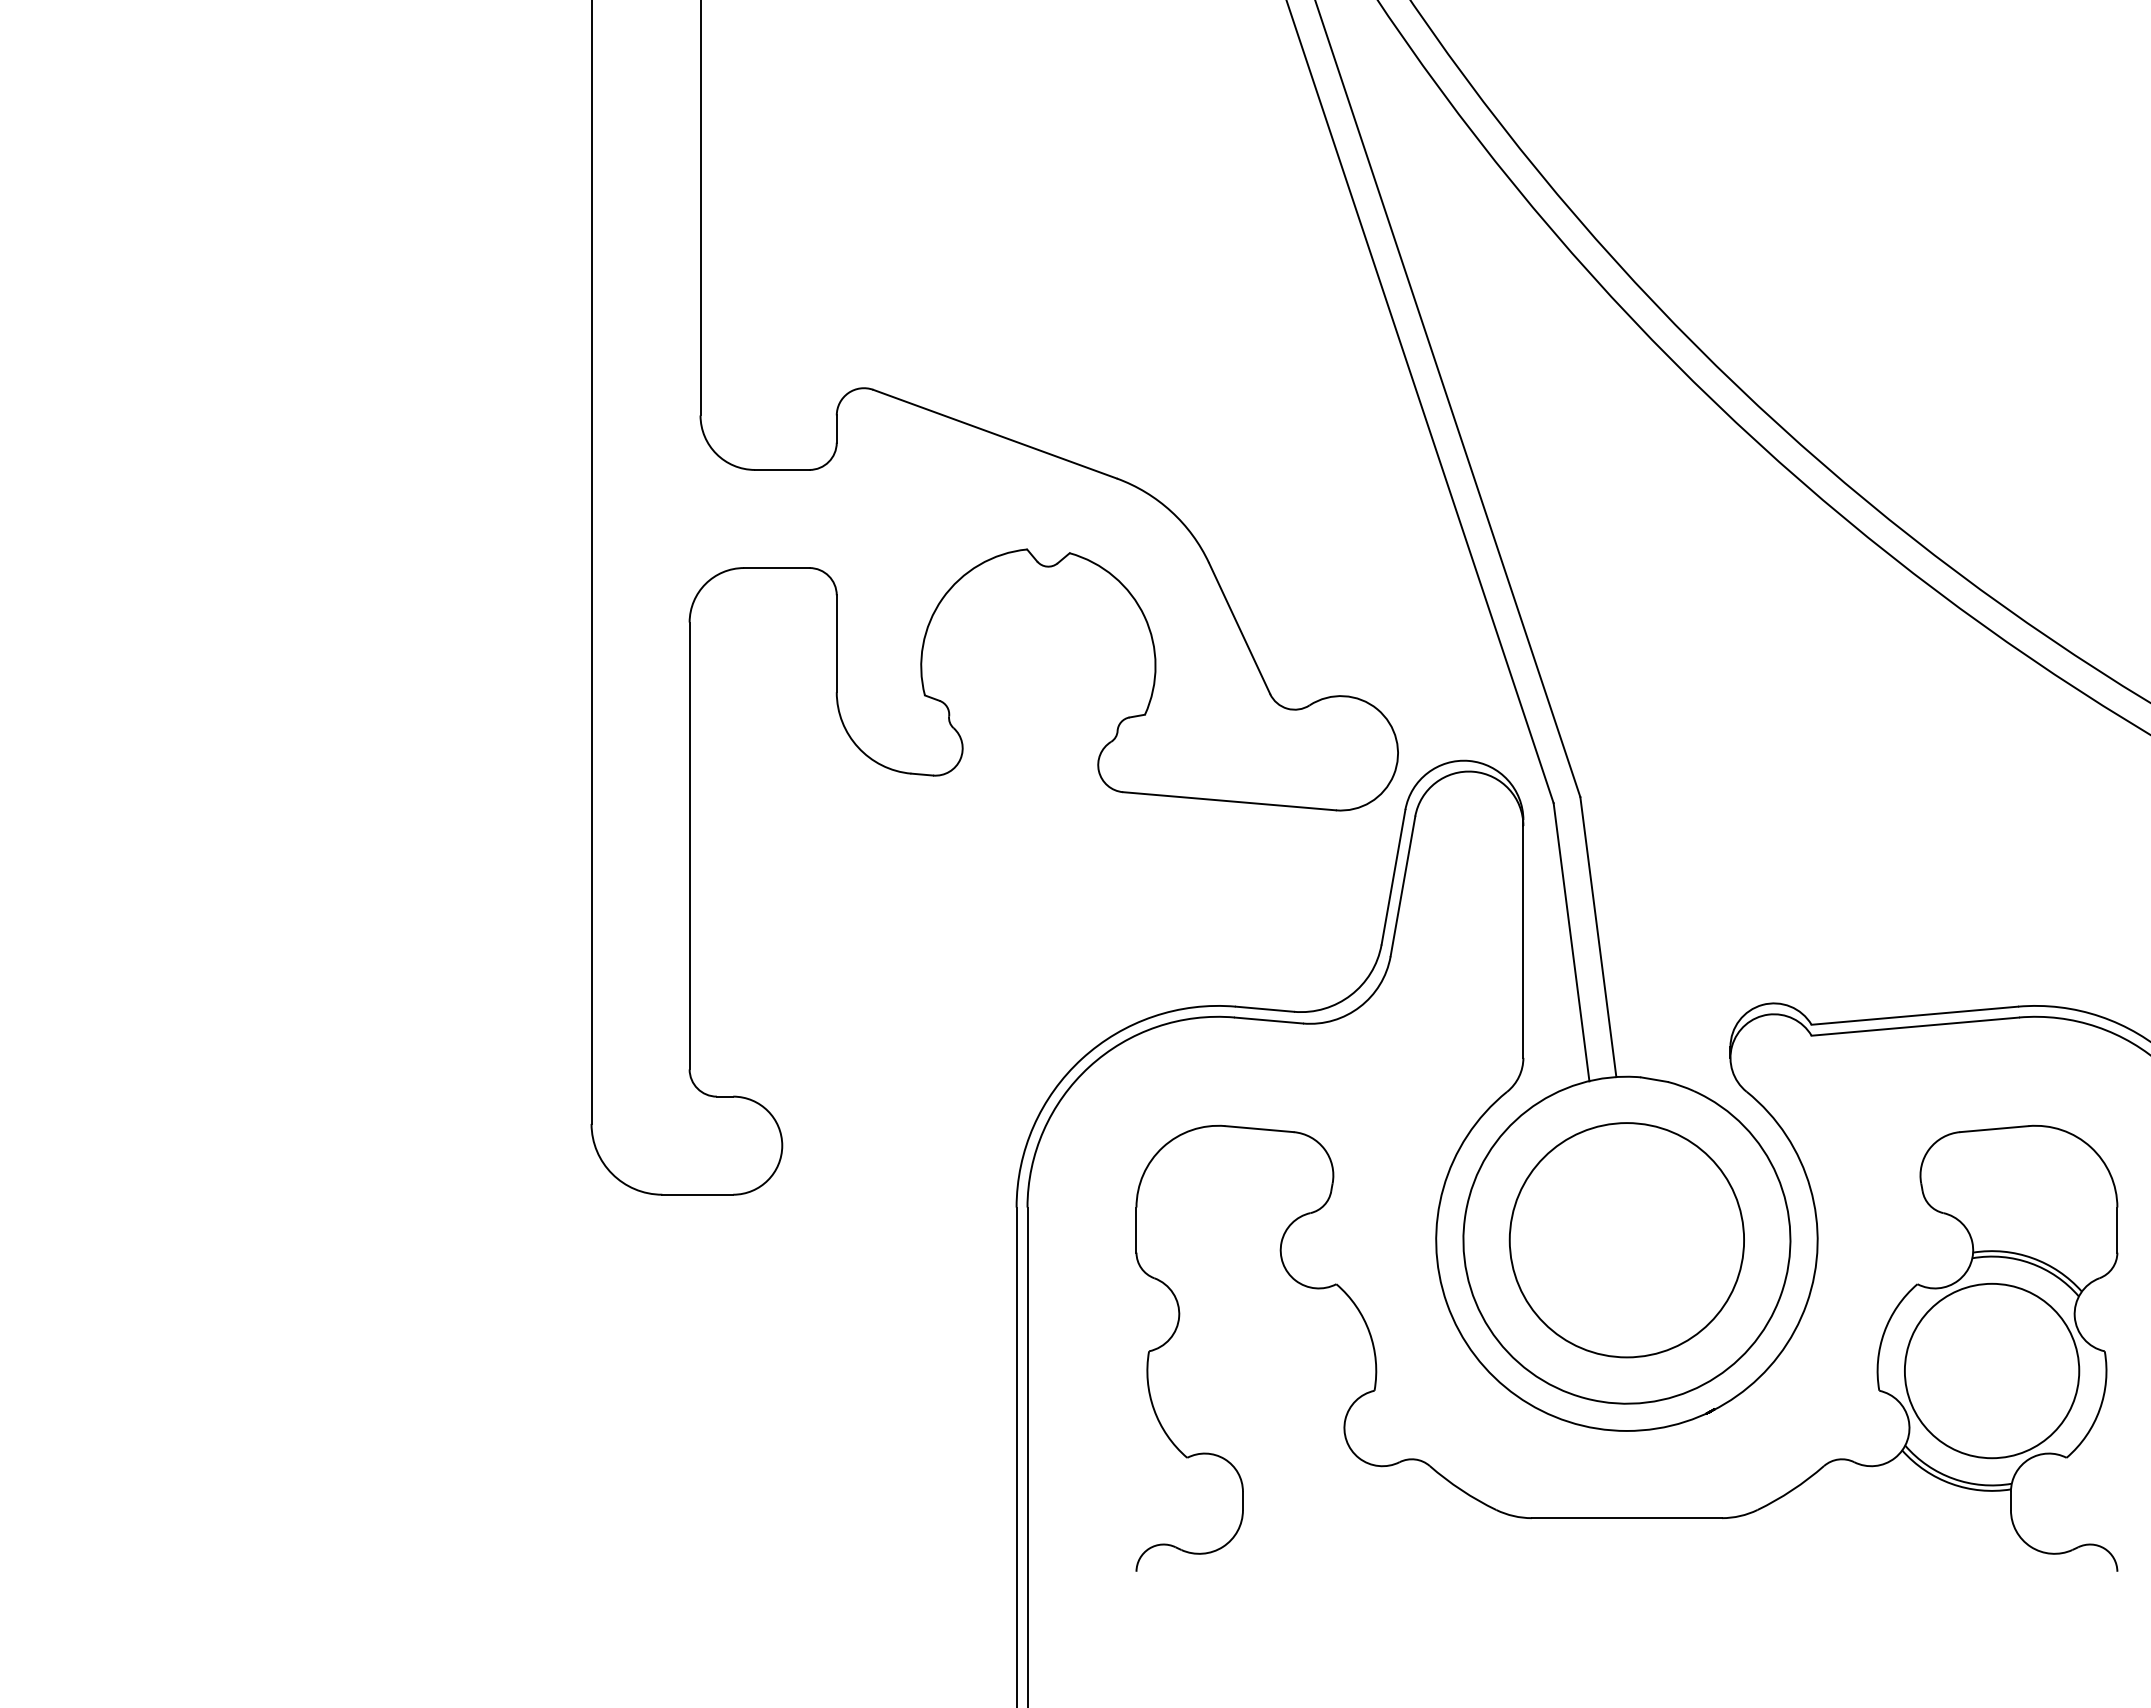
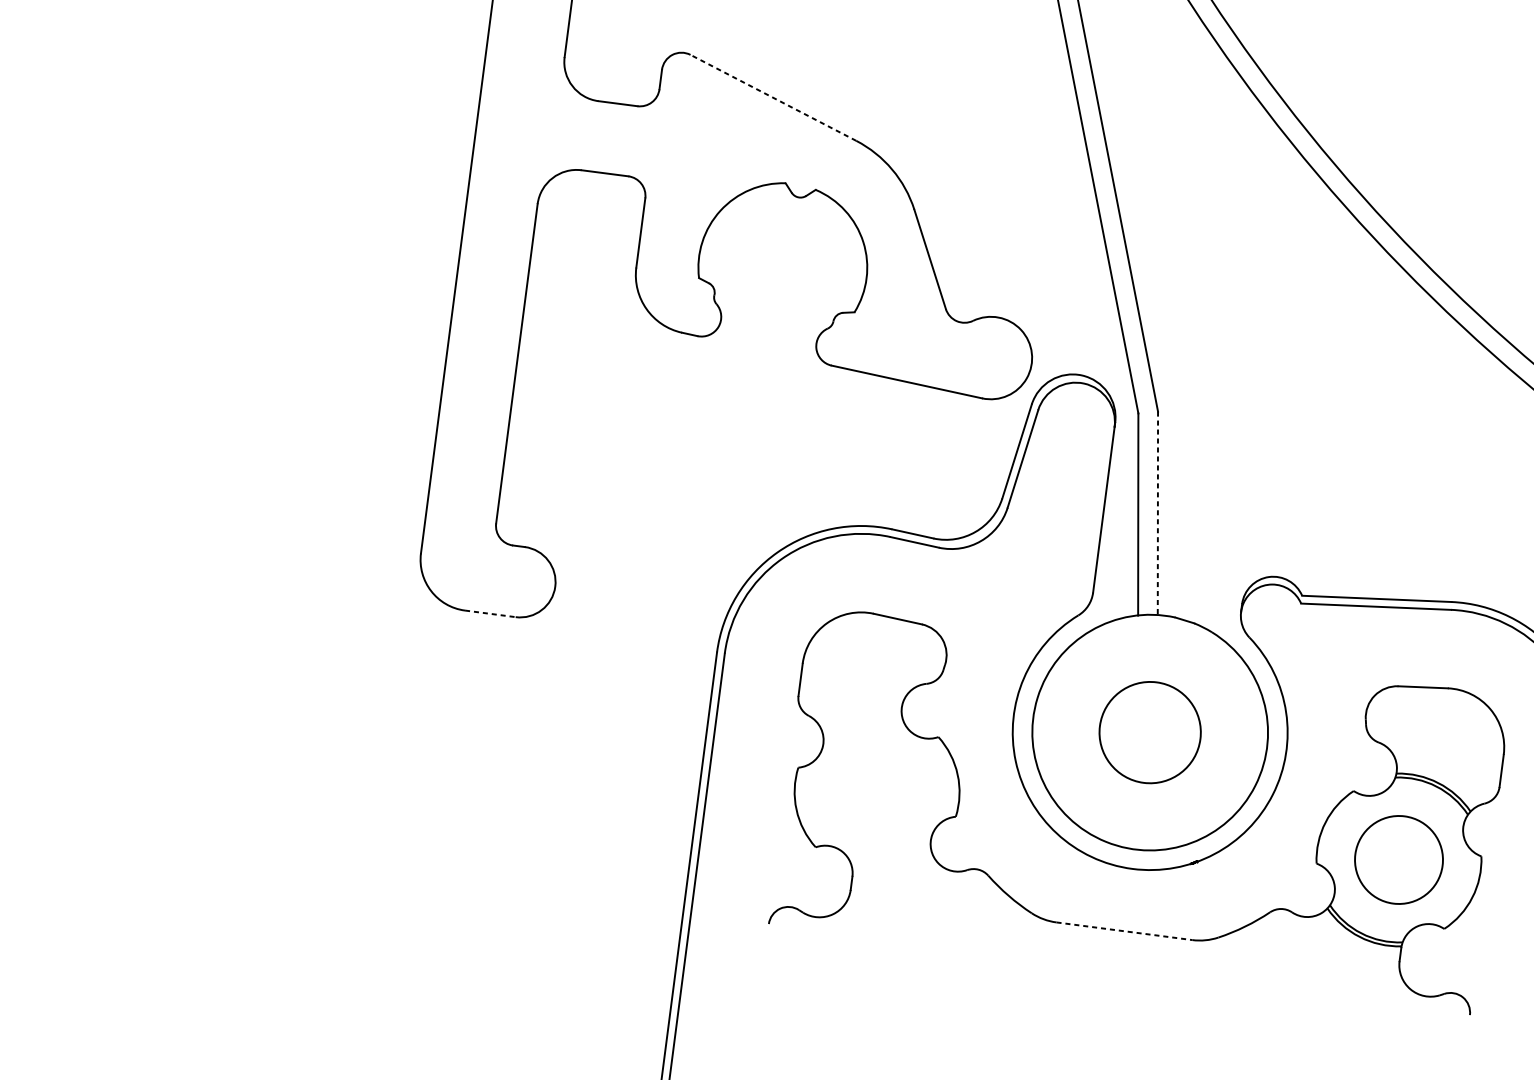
line: (995, 434) -> (773, 98), solid -> dashed
line: (1598, 937) -> (1157, 513), solid -> dashed
line: (698, 1194) -> (490, 613), solid -> dashed
circle: (1626, 1240) -> (1149, 732), size x0.6
circle: (1991, 1370) -> (1398, 859), size x0.7
line: (1627, 1518) -> (1124, 931), solid -> dashed

